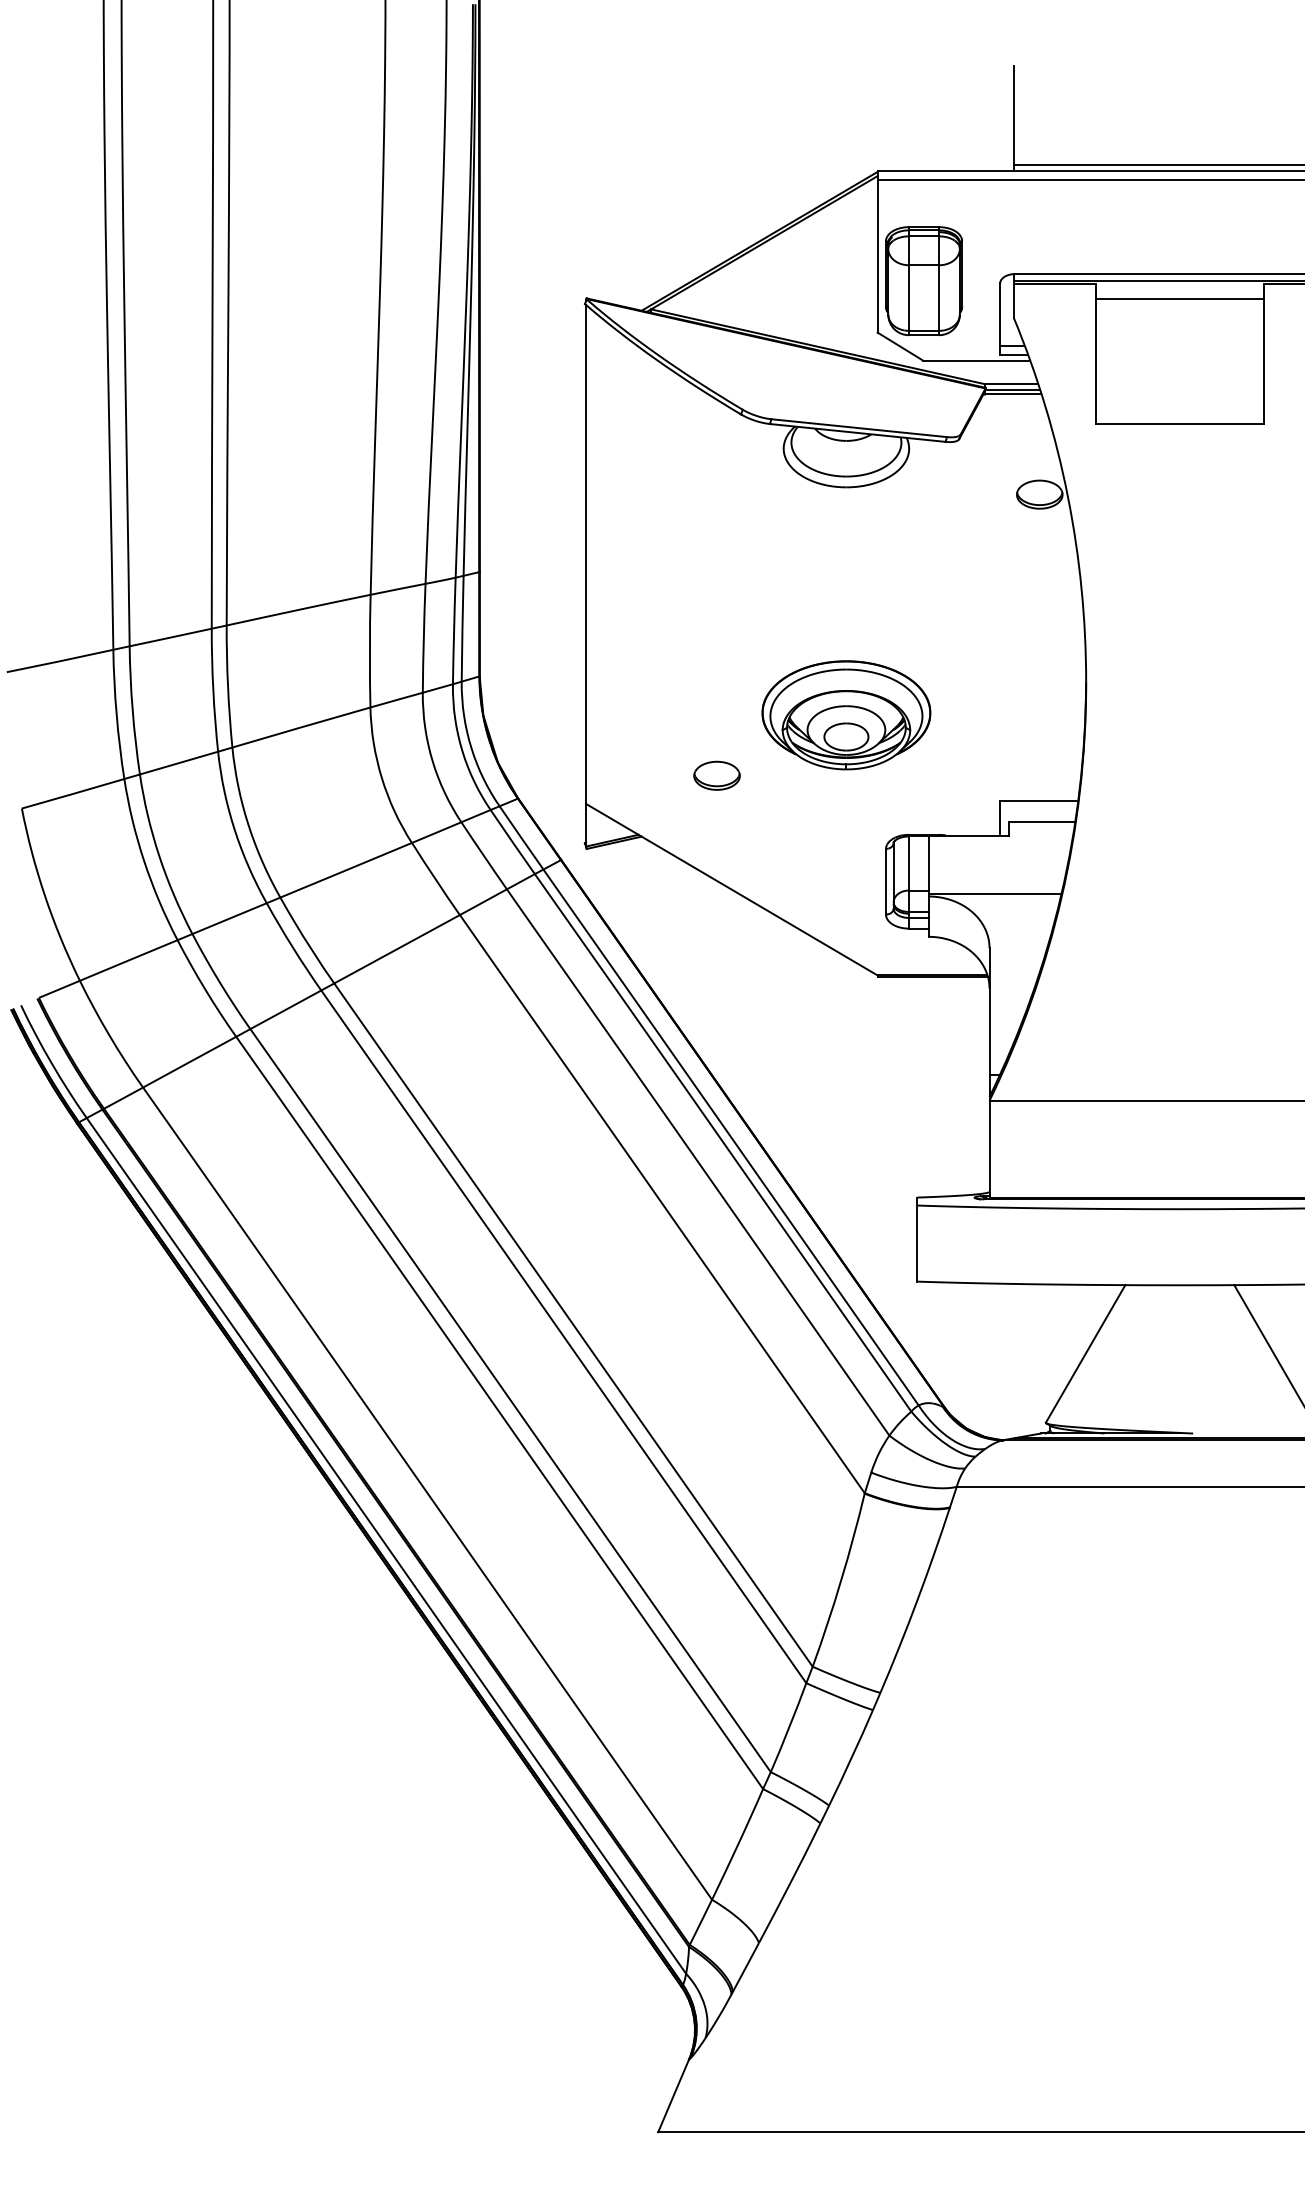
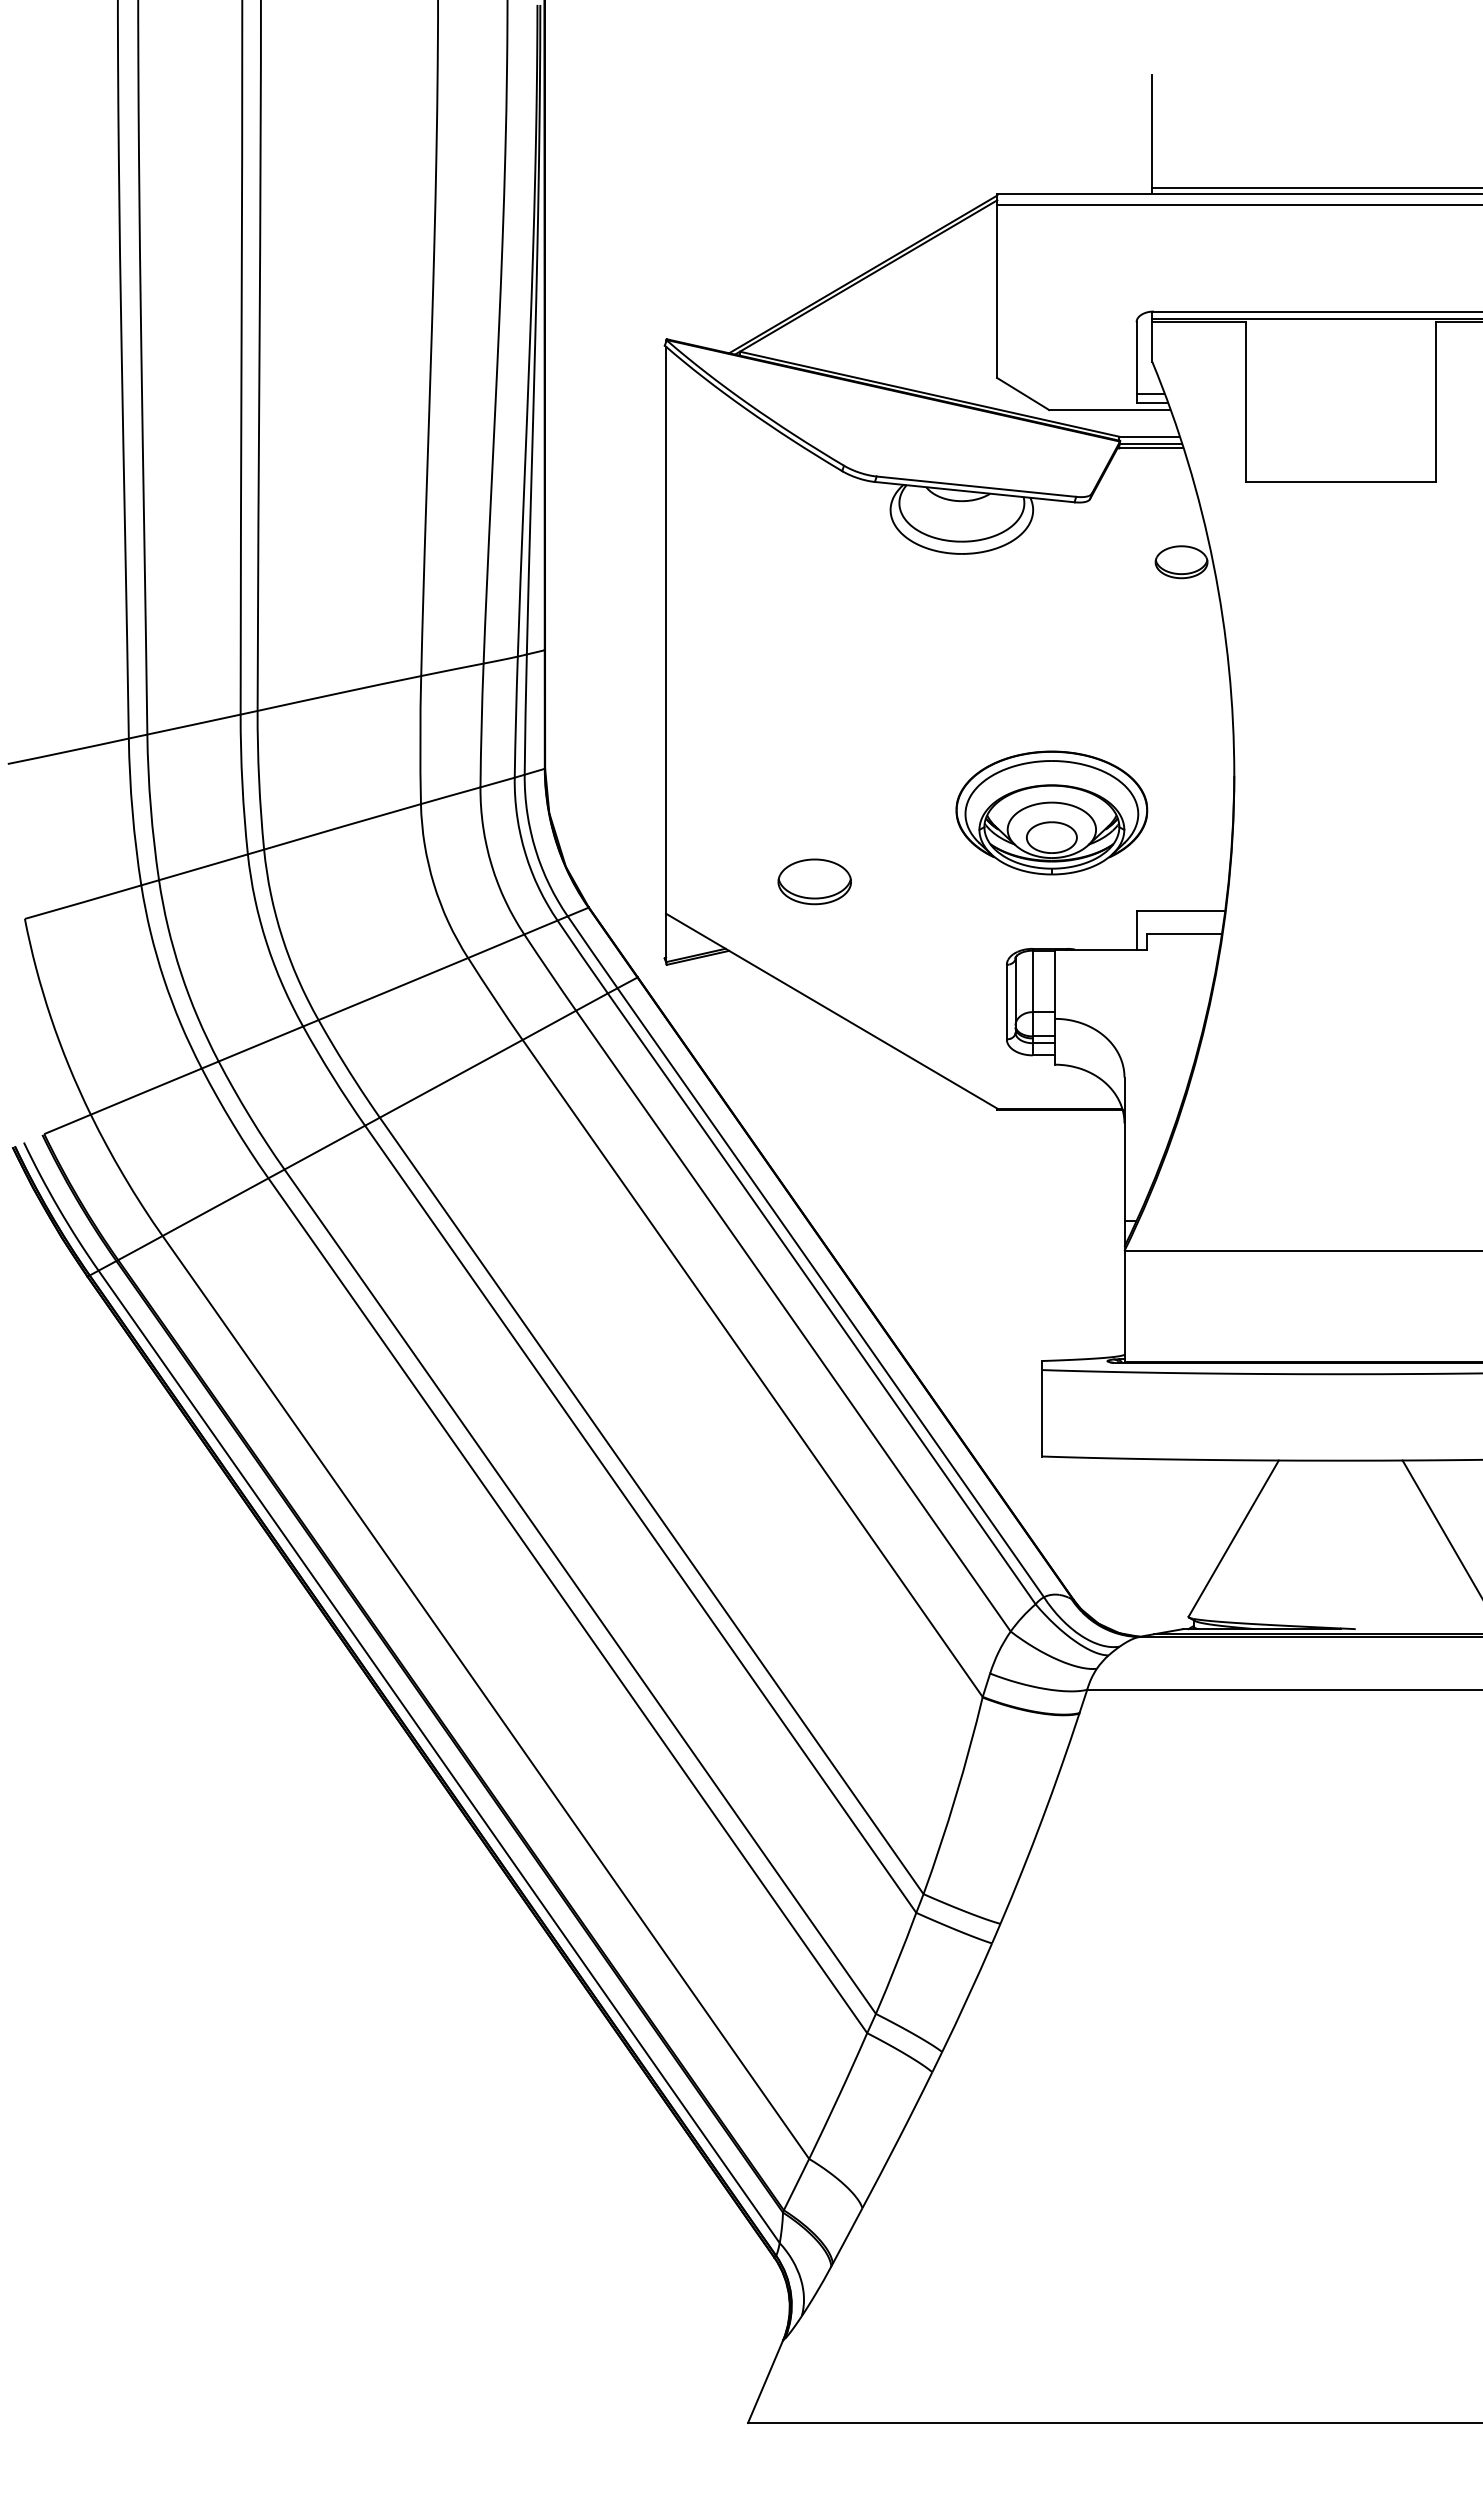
part: (923, 281) -> (1049, 319), removed
line: (1179, 299) -> (1340, 340), removed
part: (846, 714) -> (1051, 812), moved
part: (716, 775) -> (814, 881), size x1.4
line: (994, 893) -> (1130, 1015), removed

